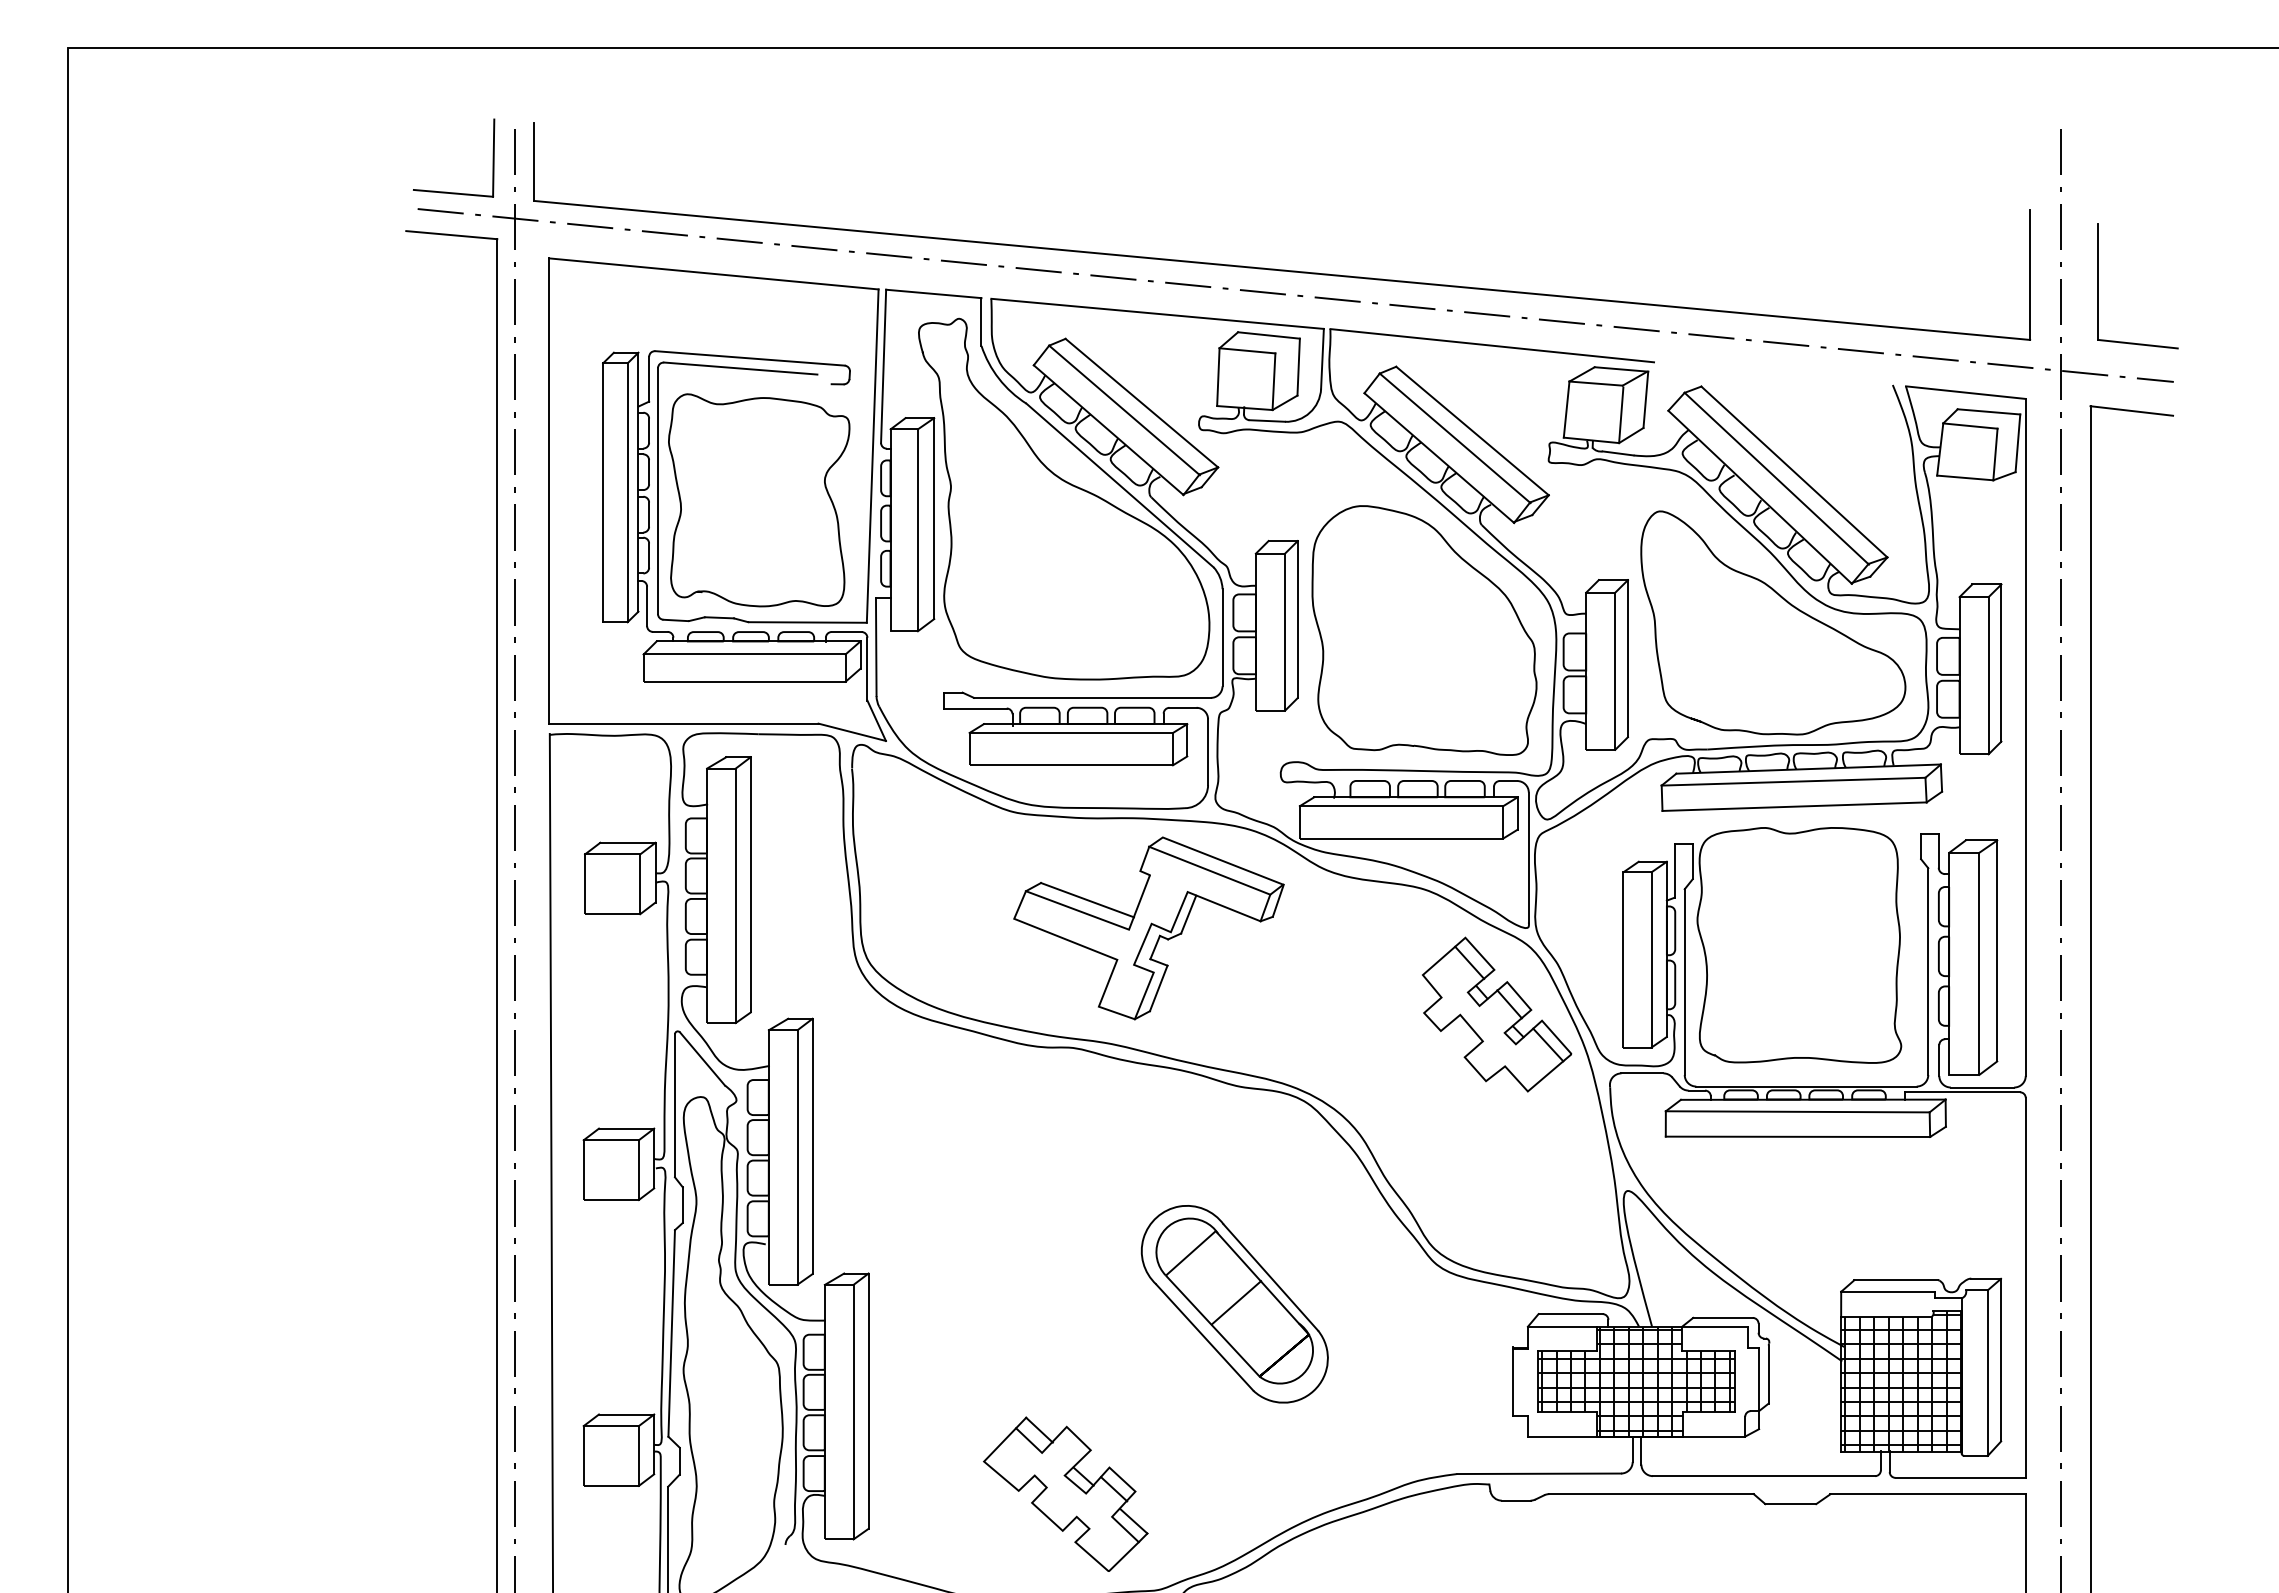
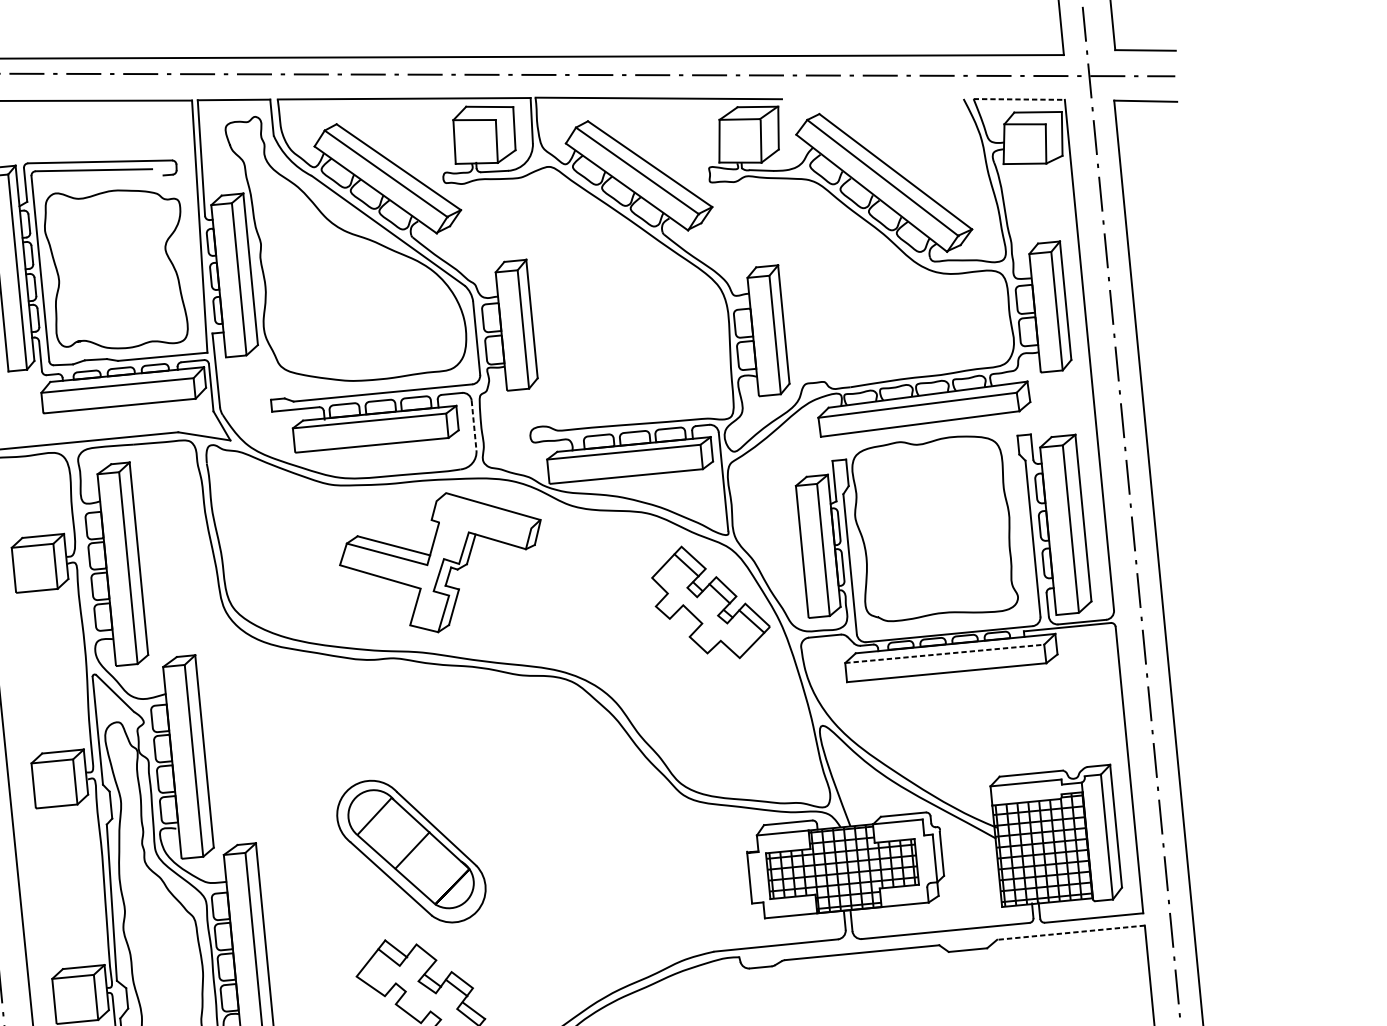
line: (1966, 392) -> (1019, 99), solid -> dashed
curve: (1473, 569) -> (660, 268), removed
curve: (1787, 603) -> (900, 271), removed
line: (1208, 752) -> (474, 425), solid -> dashed
line: (1209, 870) -> (483, 514), removed
line: (1797, 1111) -> (944, 653), solid -> dashed
part: (1234, 1304) -> (411, 851), moved
line: (1928, 1494) -> (1071, 932), solid -> dashed

